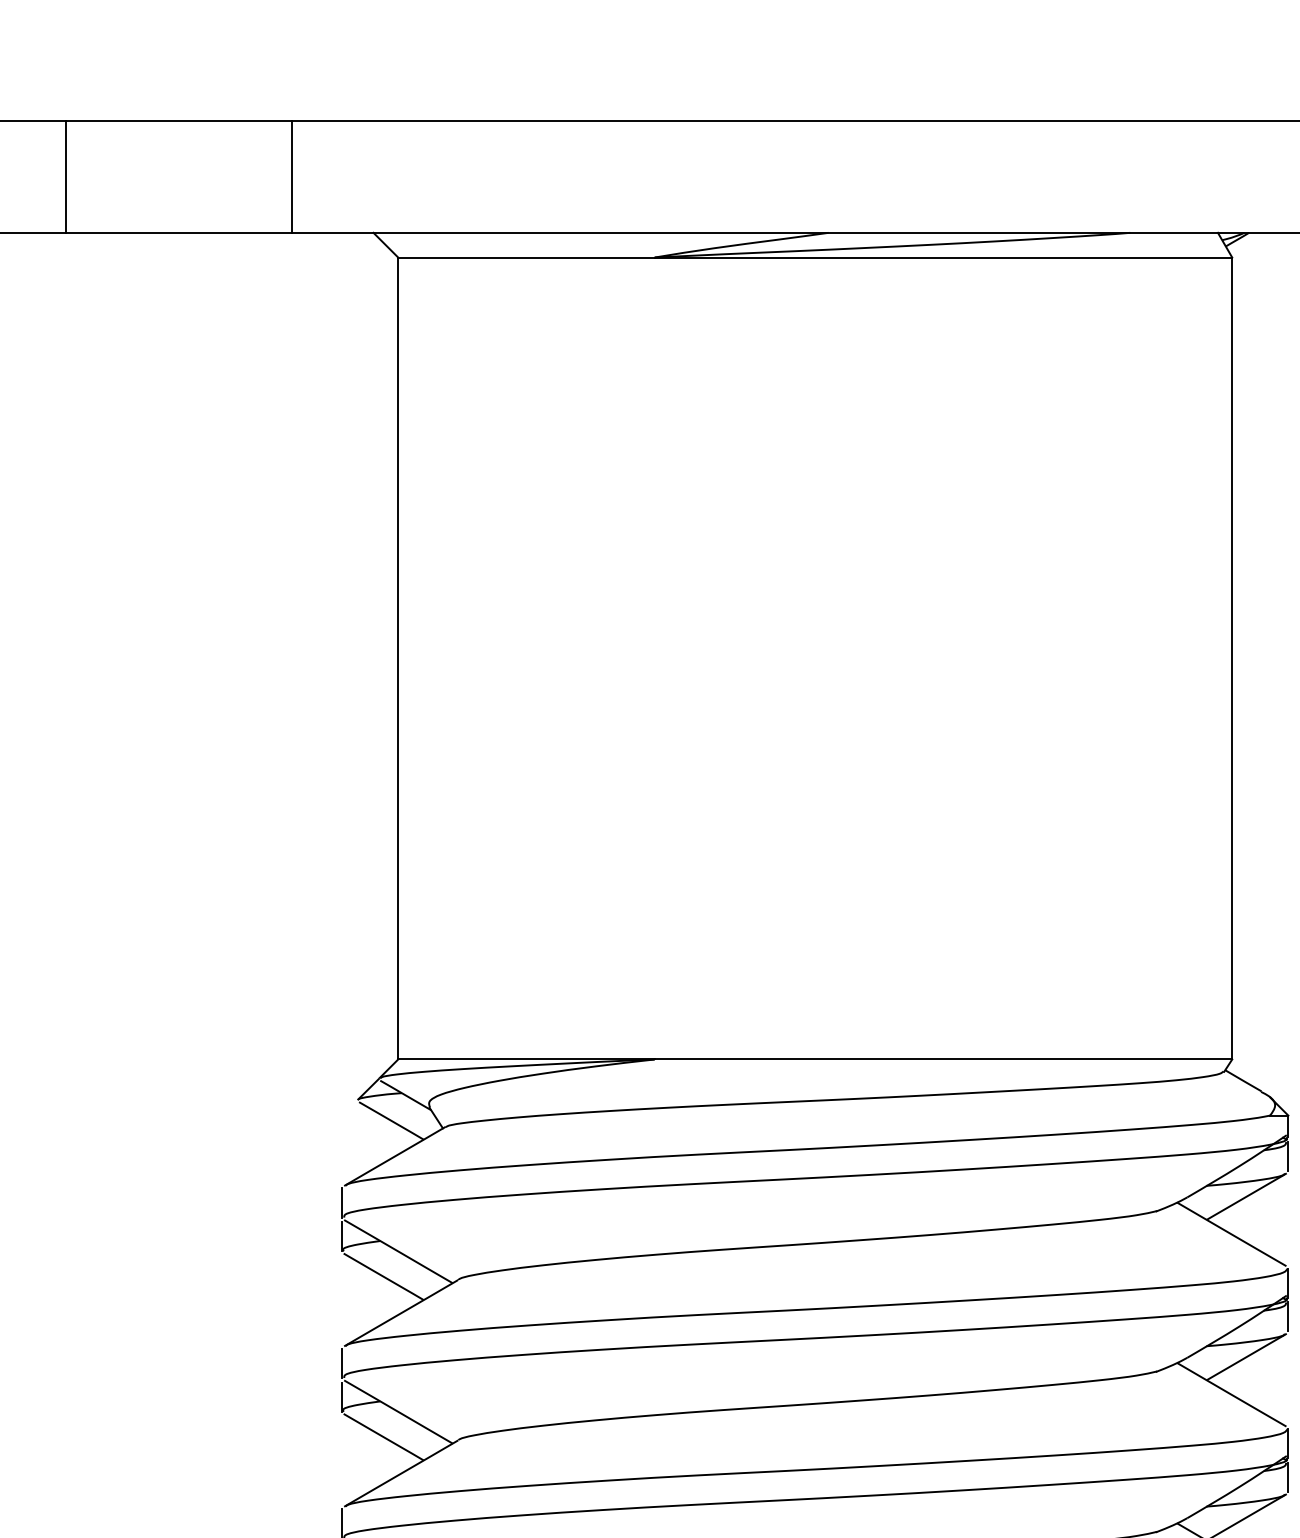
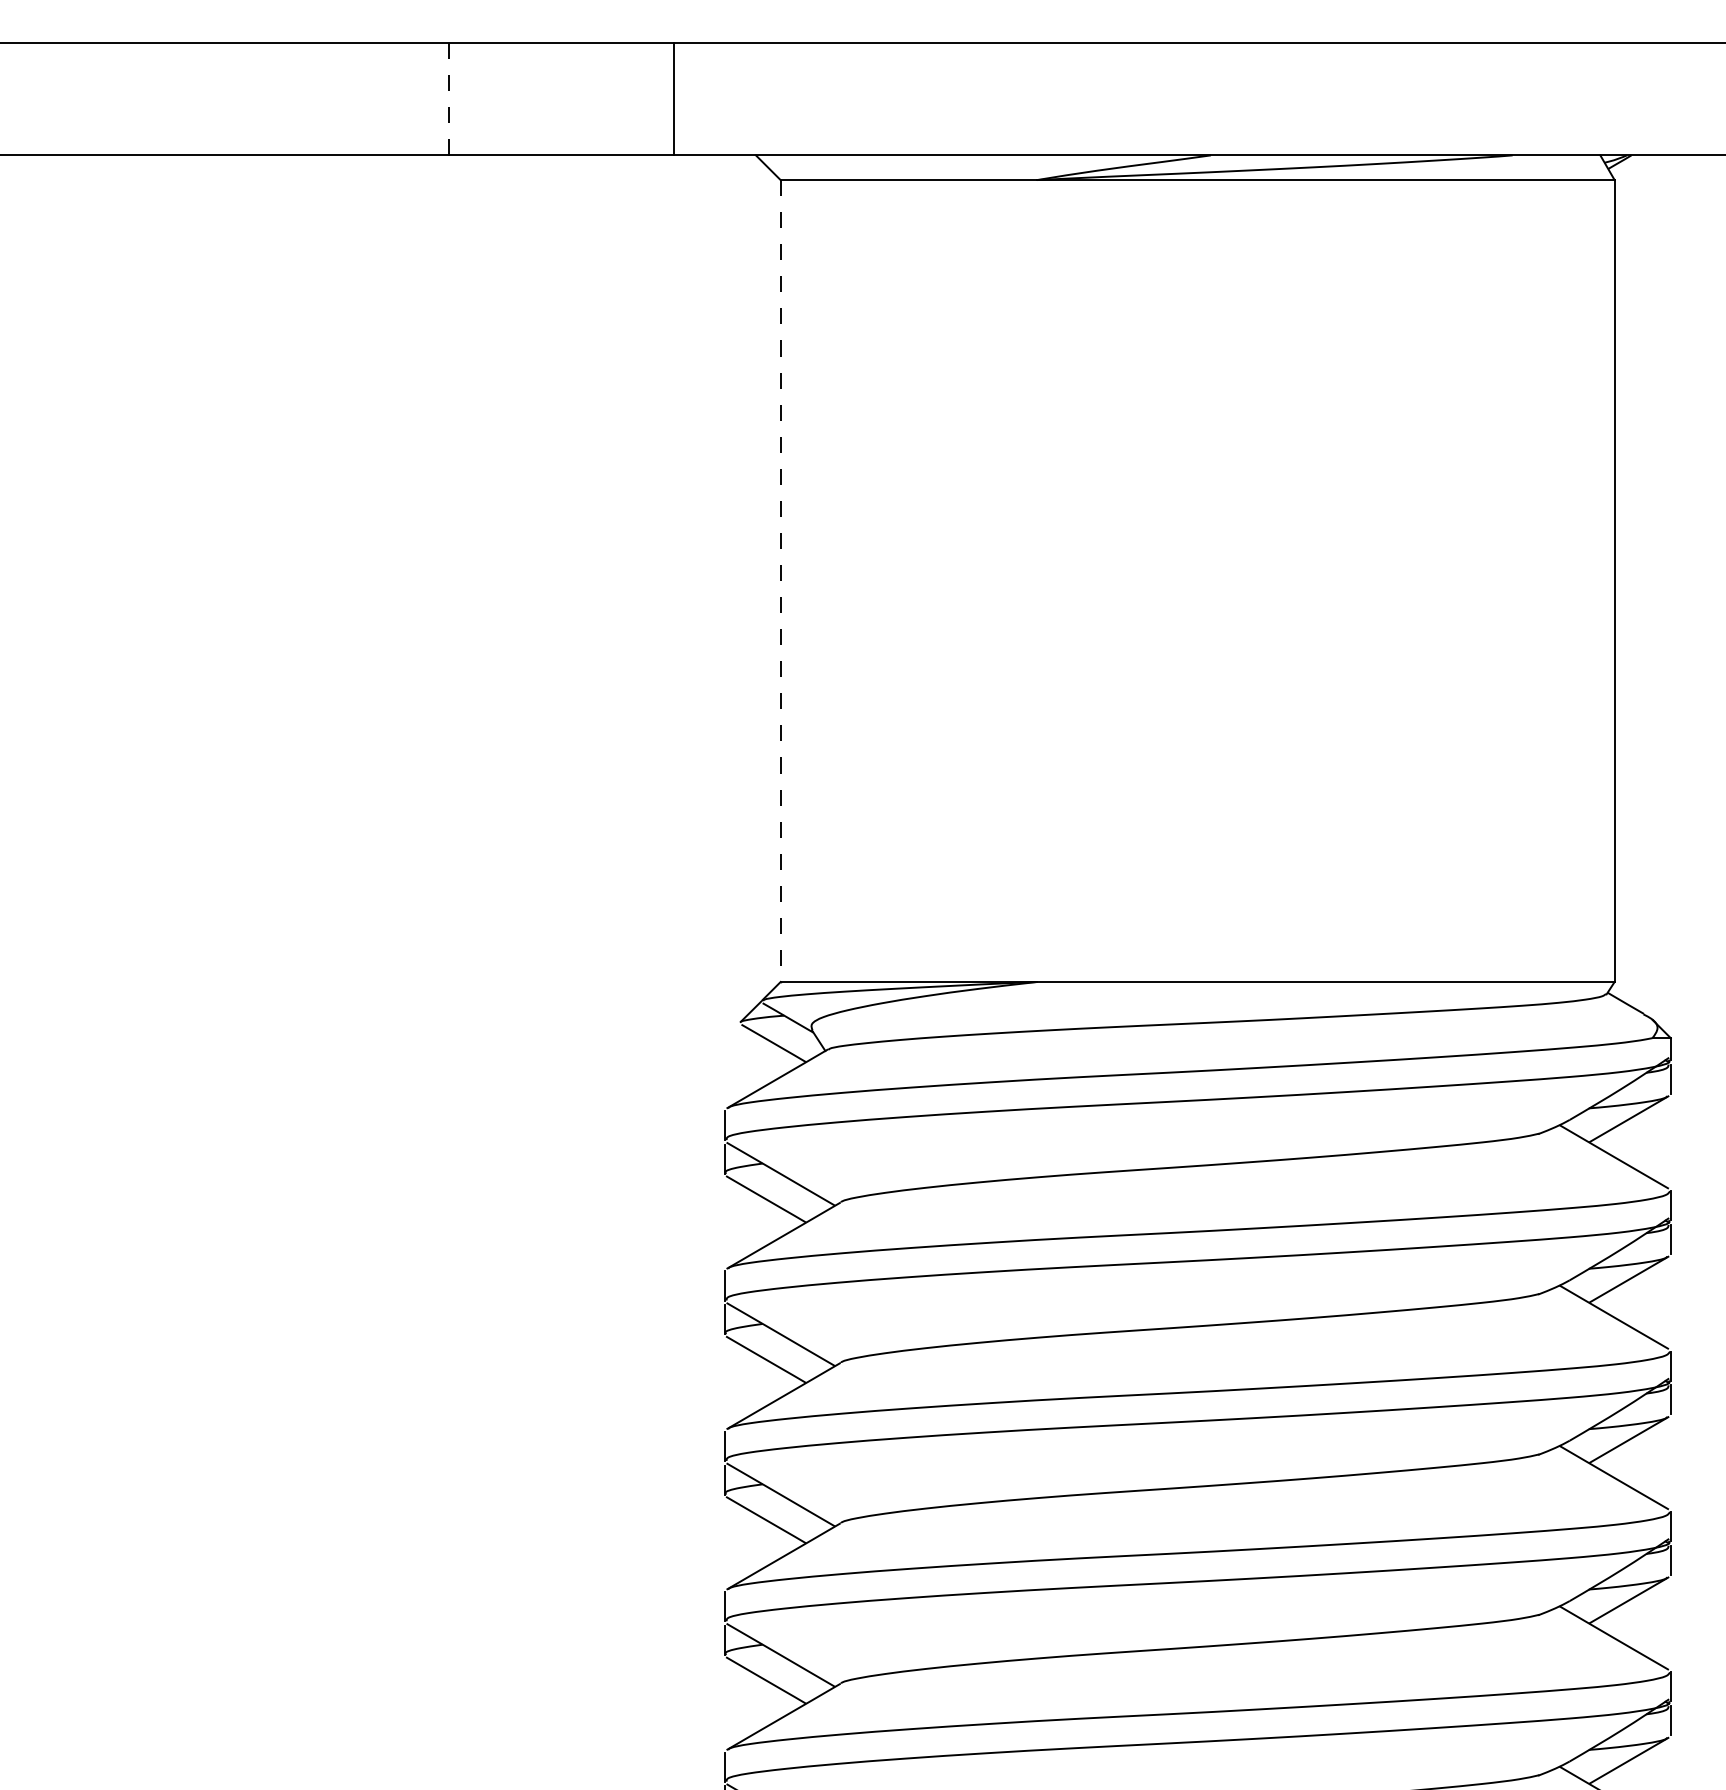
line: (66, 175) -> (448, 98), solid -> dashed
line: (398, 658) -> (780, 581), solid -> dashed

